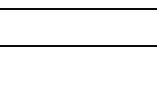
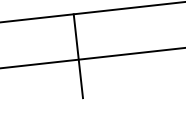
line: (63, 42) -> (78, 55), added

